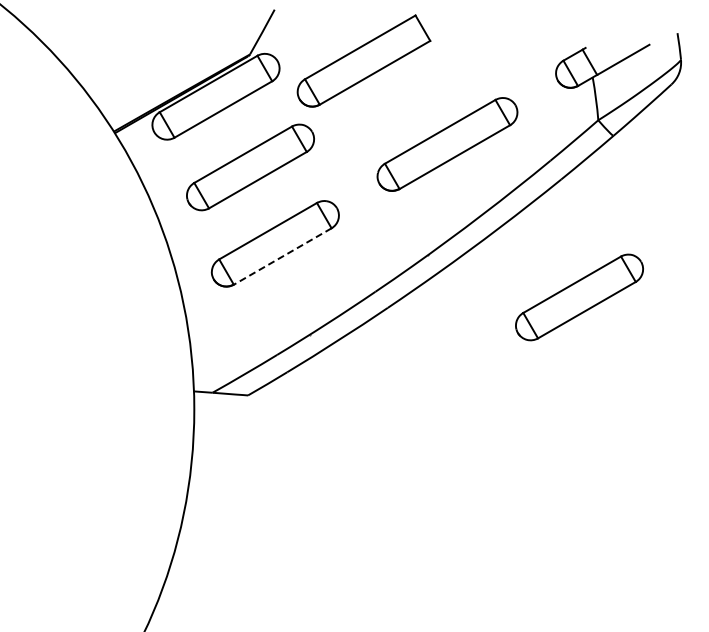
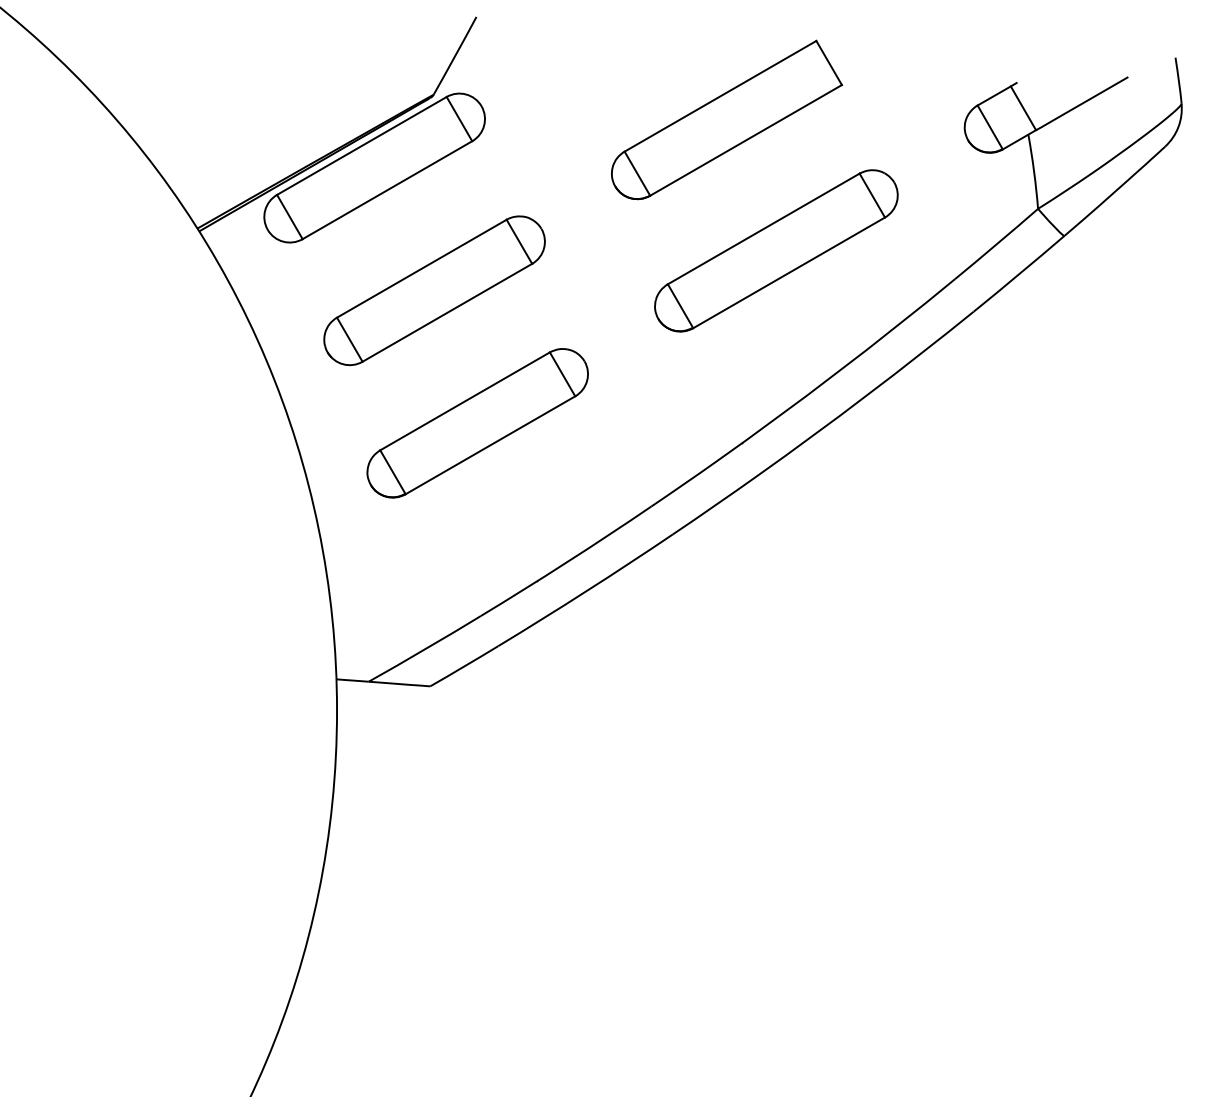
part: (363, 60) -> (726, 119), moved
line: (282, 256) -> (490, 445), dashed -> solid
part: (579, 297) -> (1005, 516), removed

